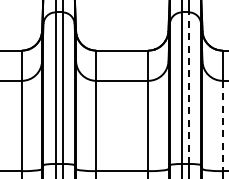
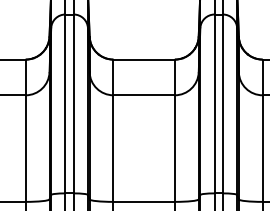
line: (188, 88) -> (222, 104), dashed -> solid
line: (222, 126) -> (262, 149), dashed -> solid

